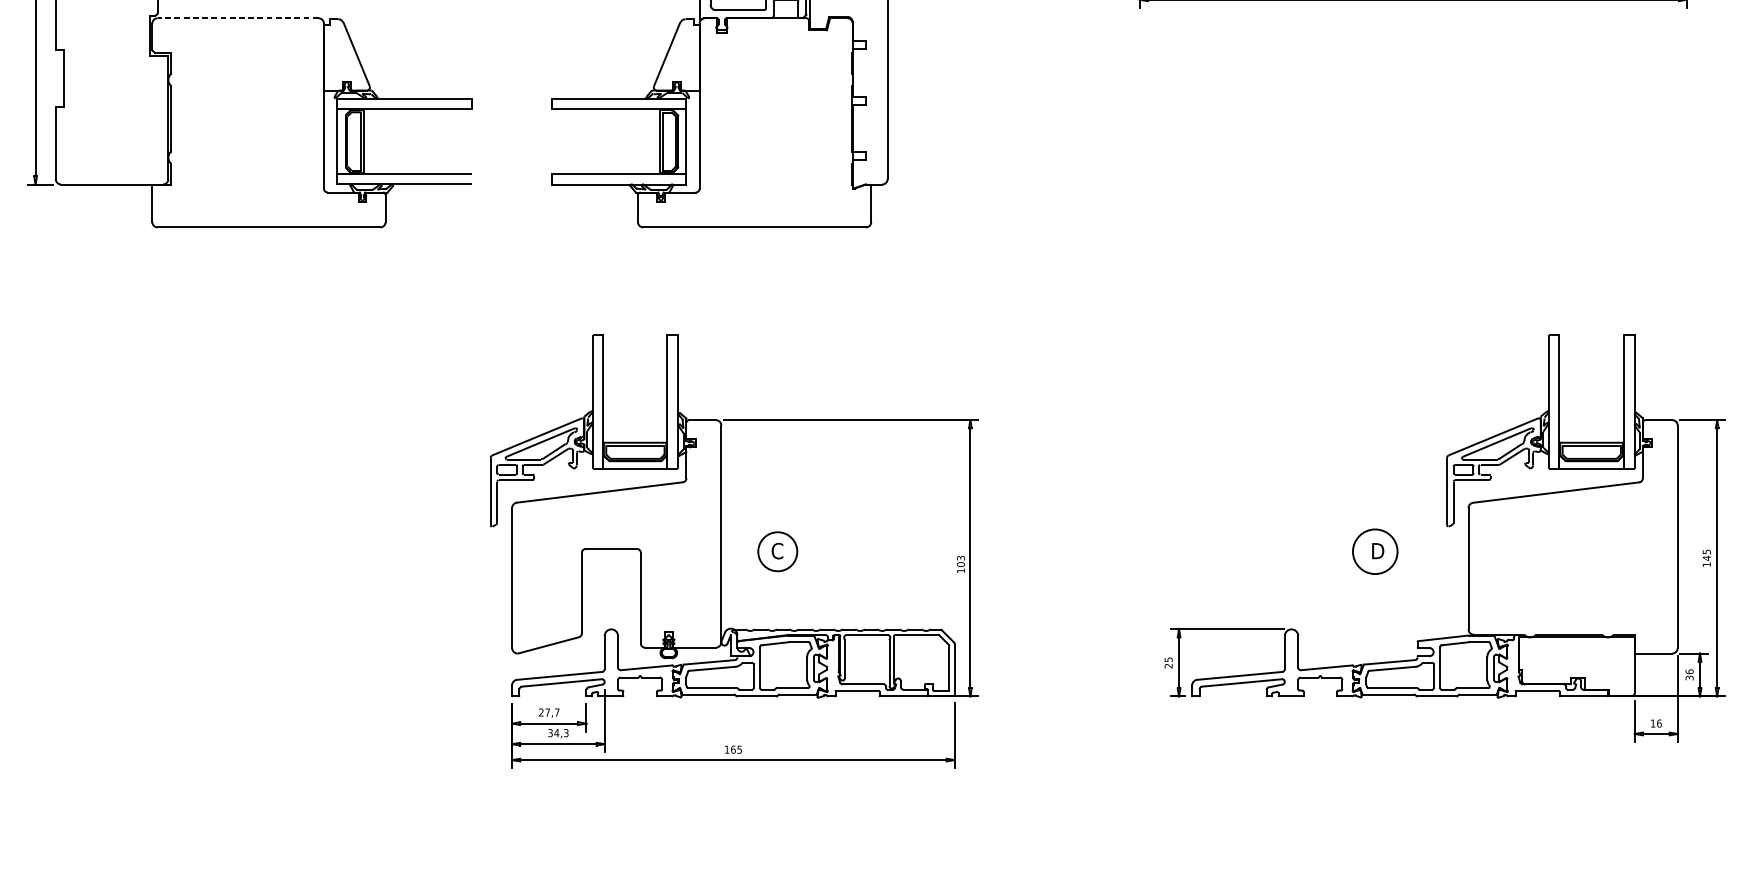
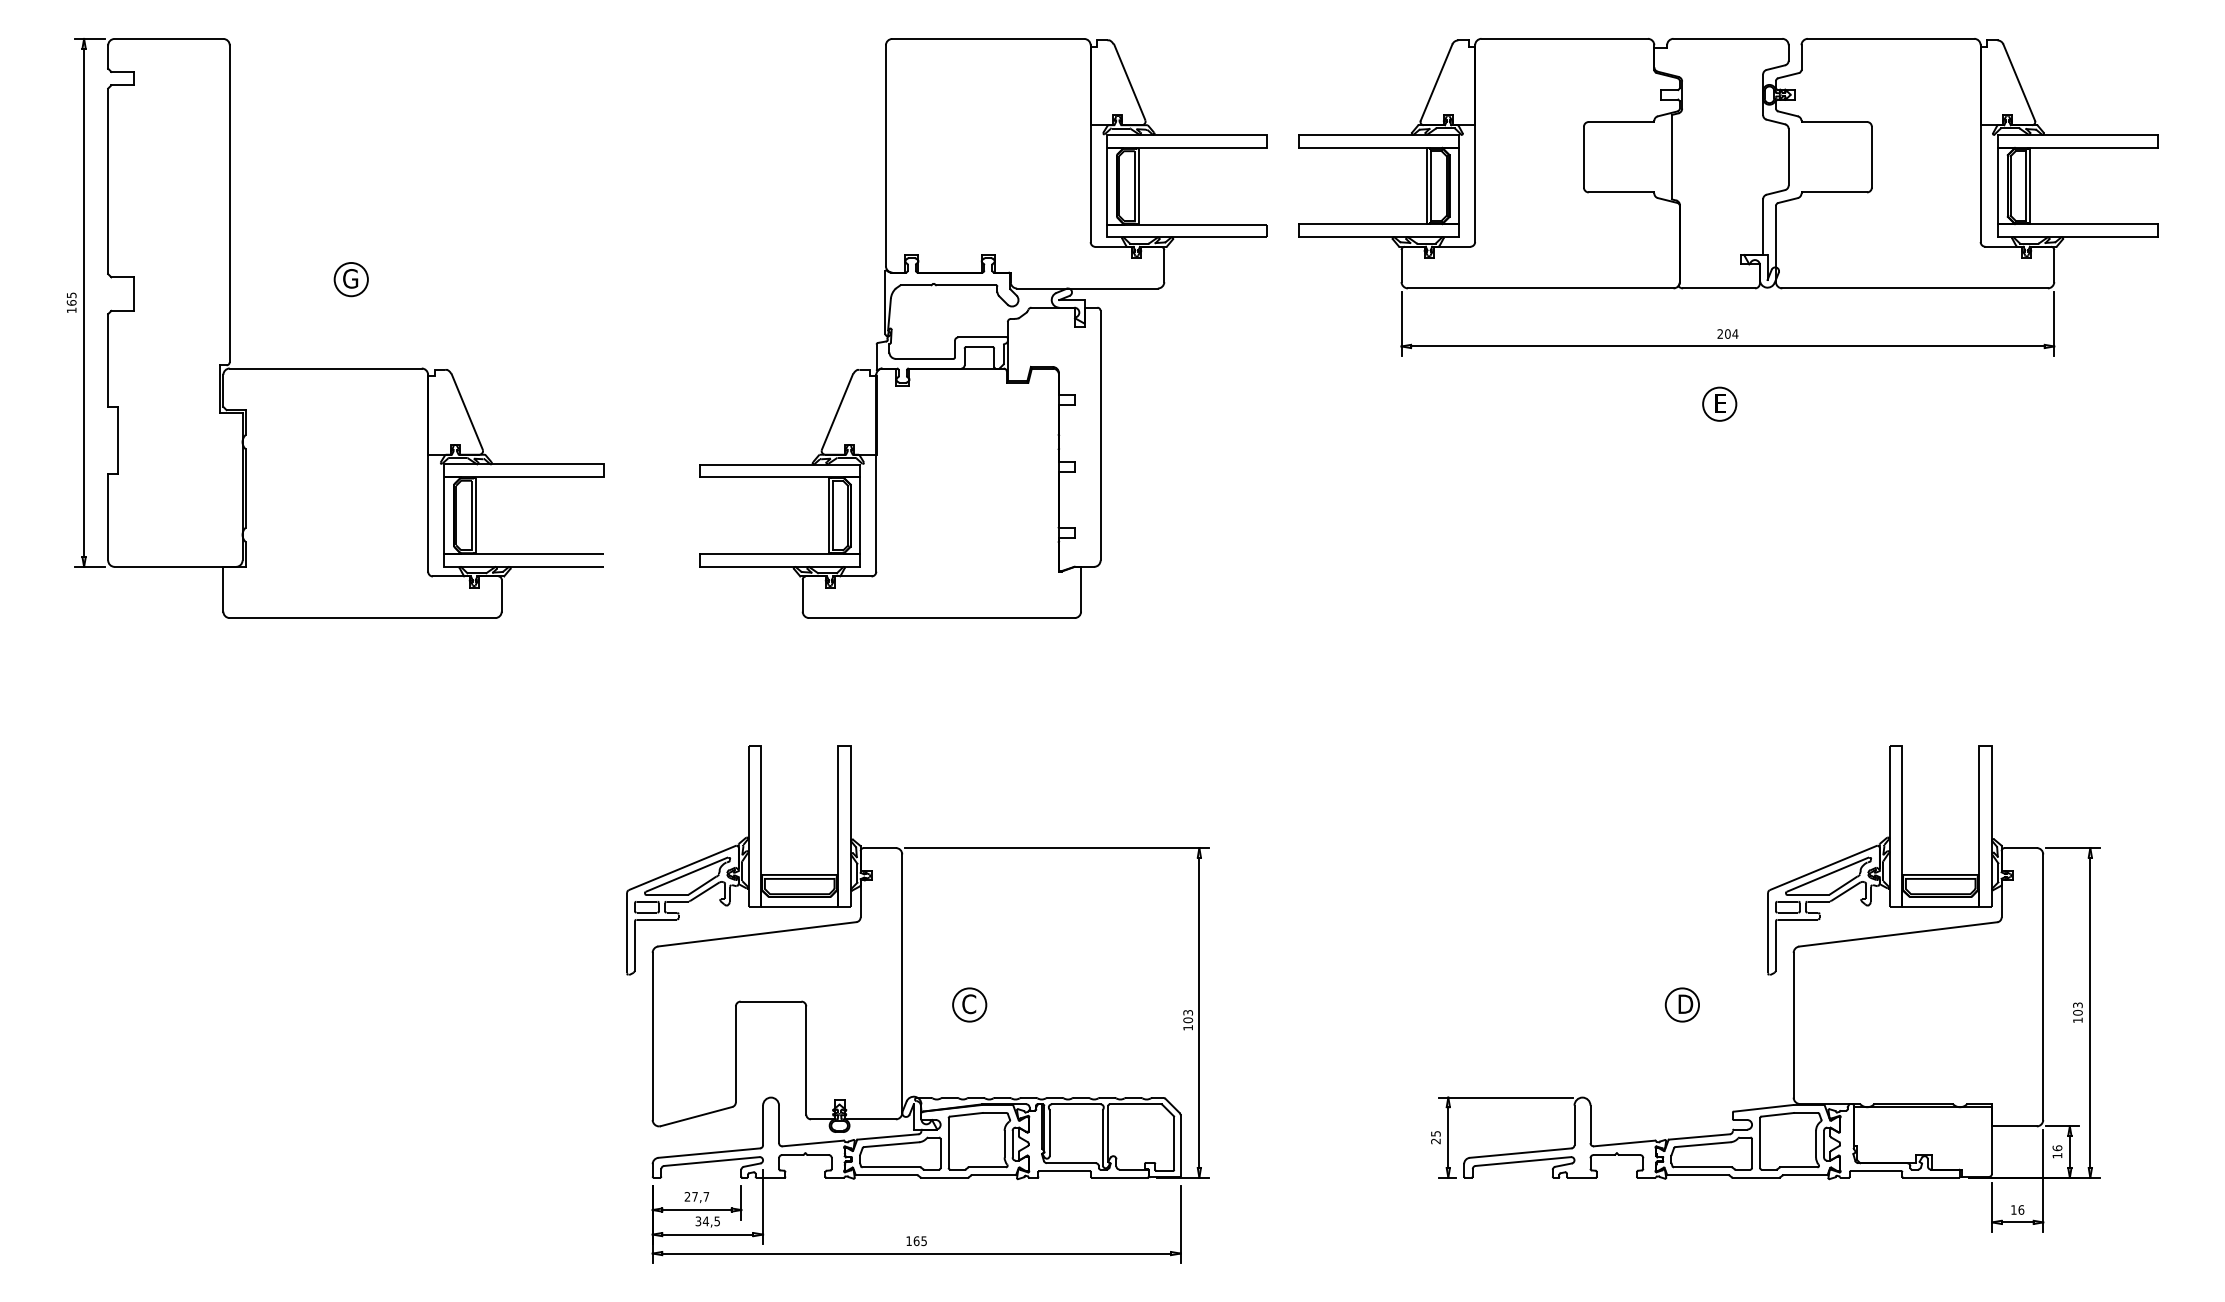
line: (237, 18) -> (325, 368), dashed -> solid
part: (1406, 47) -> (1719, 403), added
circle: (777, 551) -> (969, 1004), size x0.71
circle: (1375, 551) -> (1682, 1004), size x0.62
text: (1706, 554) -> (2077, 1008), 145 -> 103
text: (1689, 677) -> (2057, 1155), 36 -> 16
text: (565, 732) -> (716, 1220), 34,3 -> 34,5

